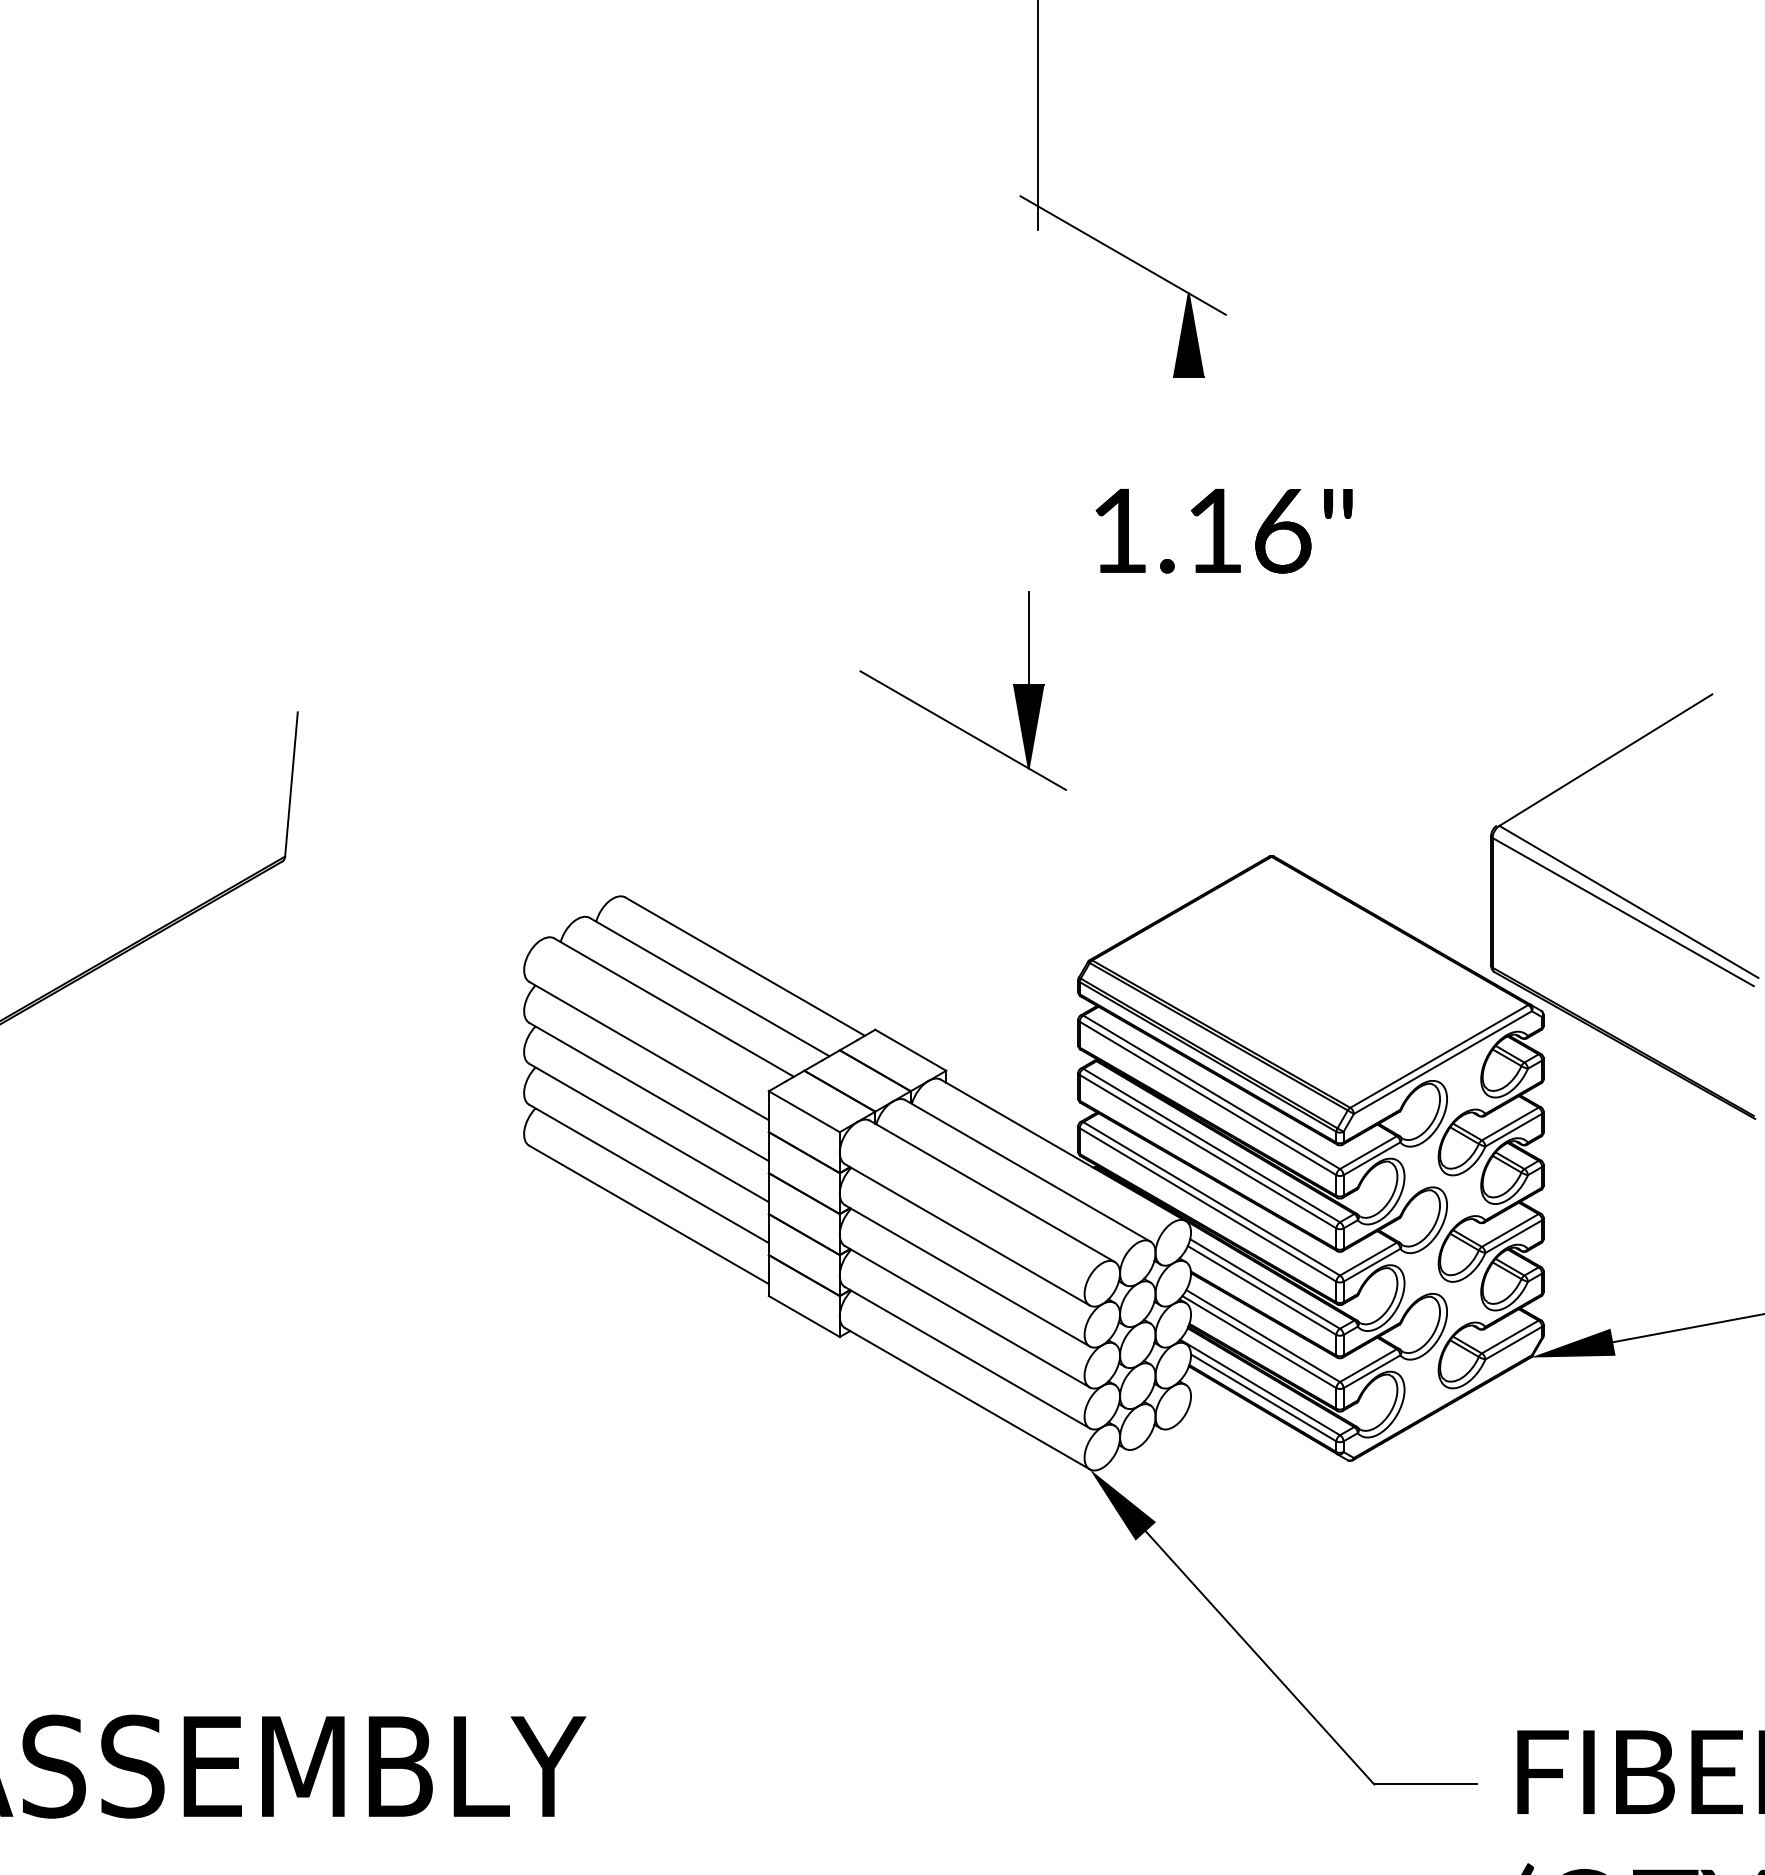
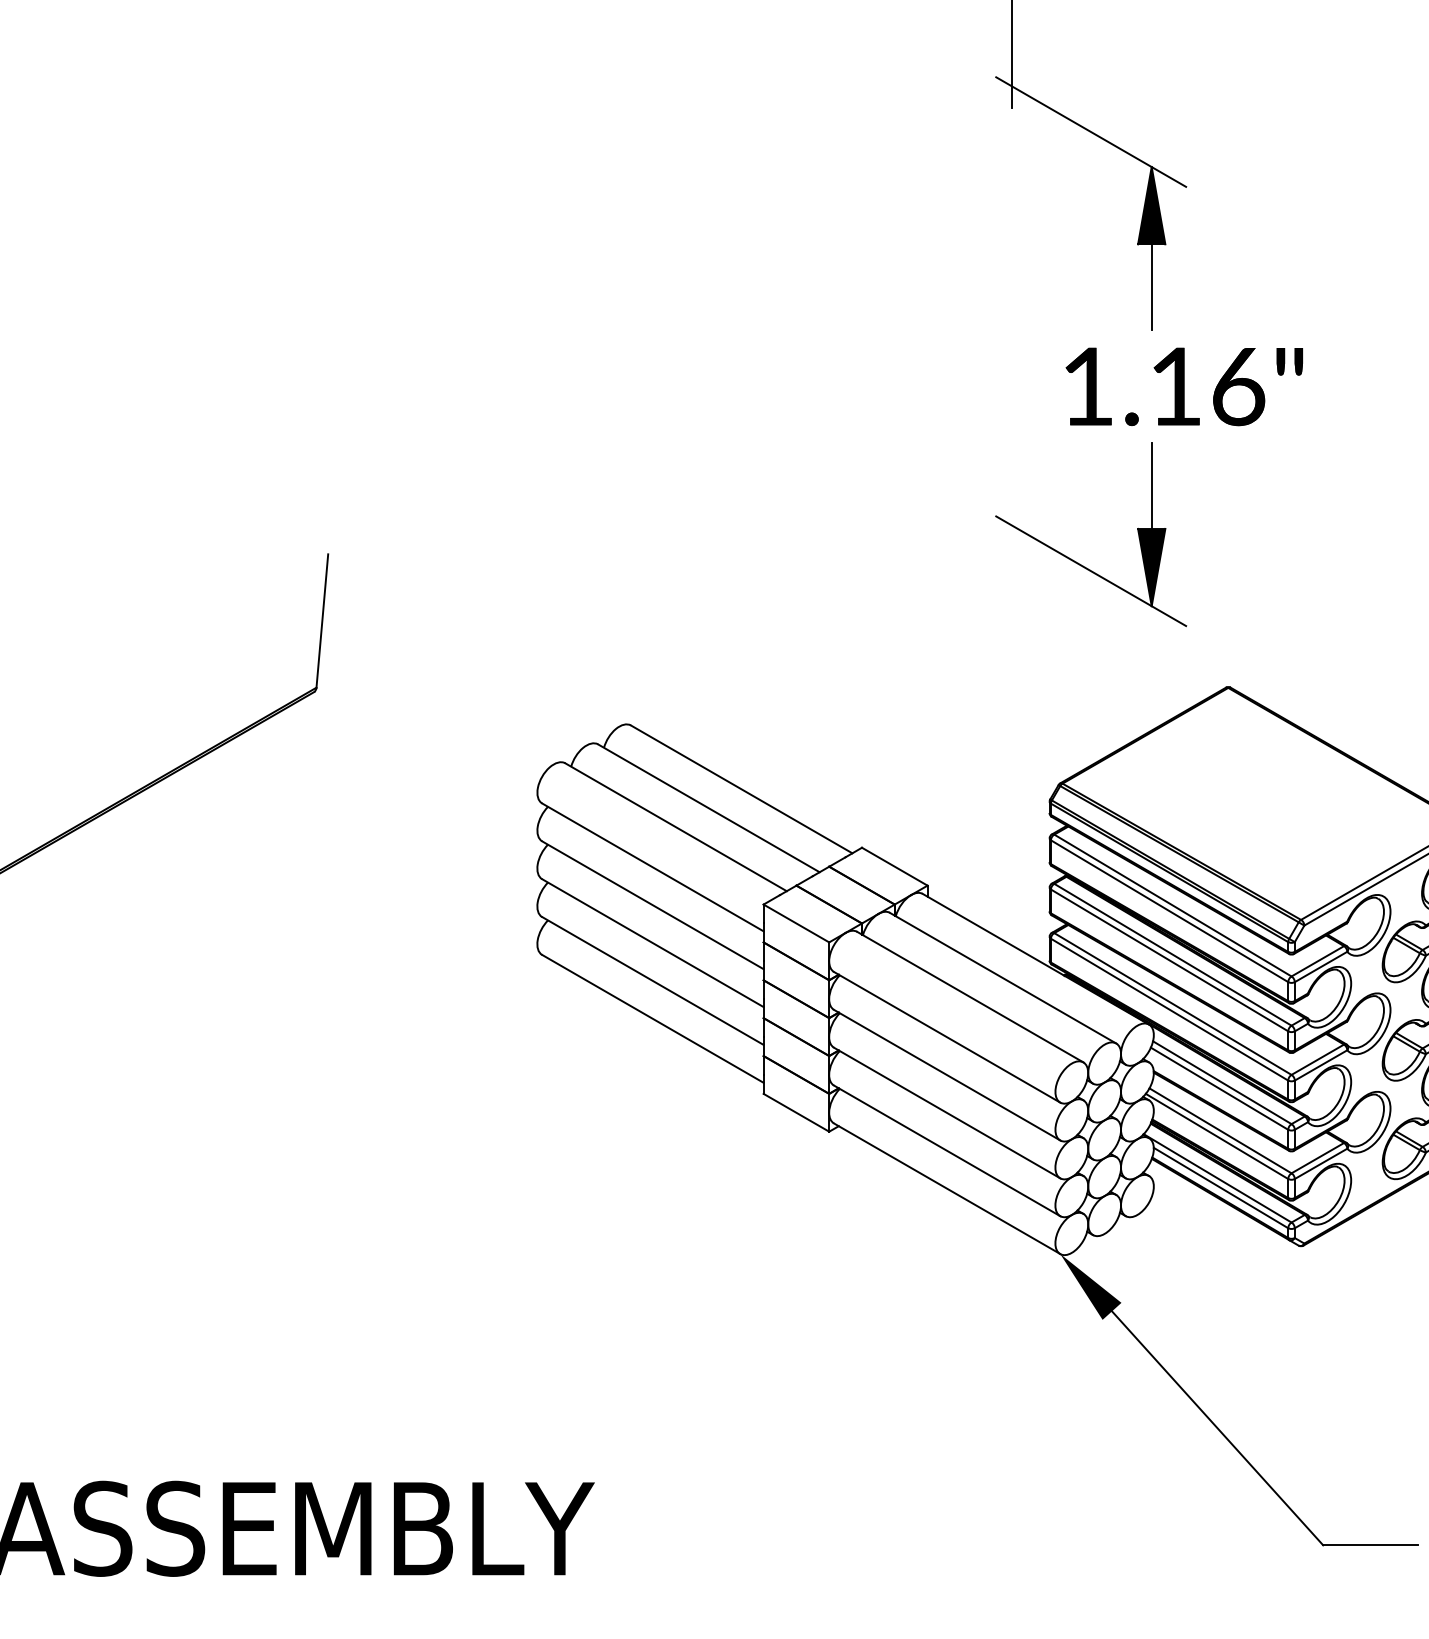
line: (1188, 422) -> (1151, 286), added
part: (946, 719) -> (1075, 560), moved

